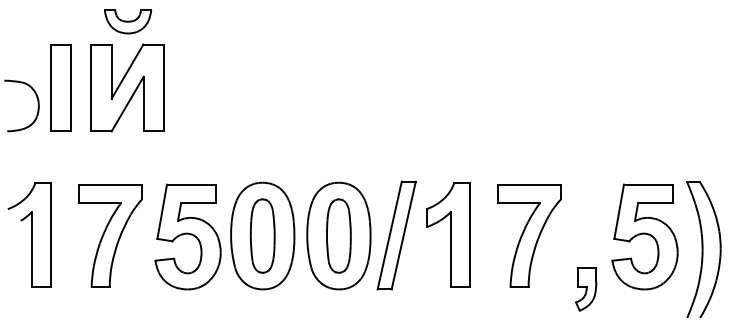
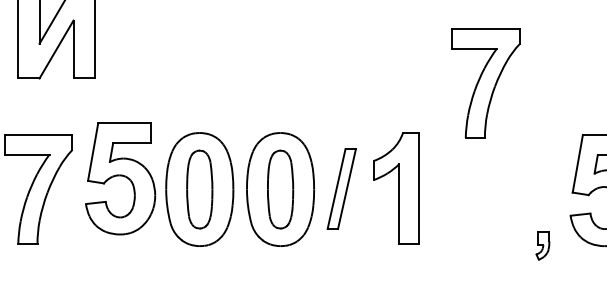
part: (396, 235) -> (341, 188), size x0.7
part: (529, 235) -> (485, 82), moved
part: (187, 236) -> (119, 178), moved
part: (586, 289) -> (543, 246), size x0.6

